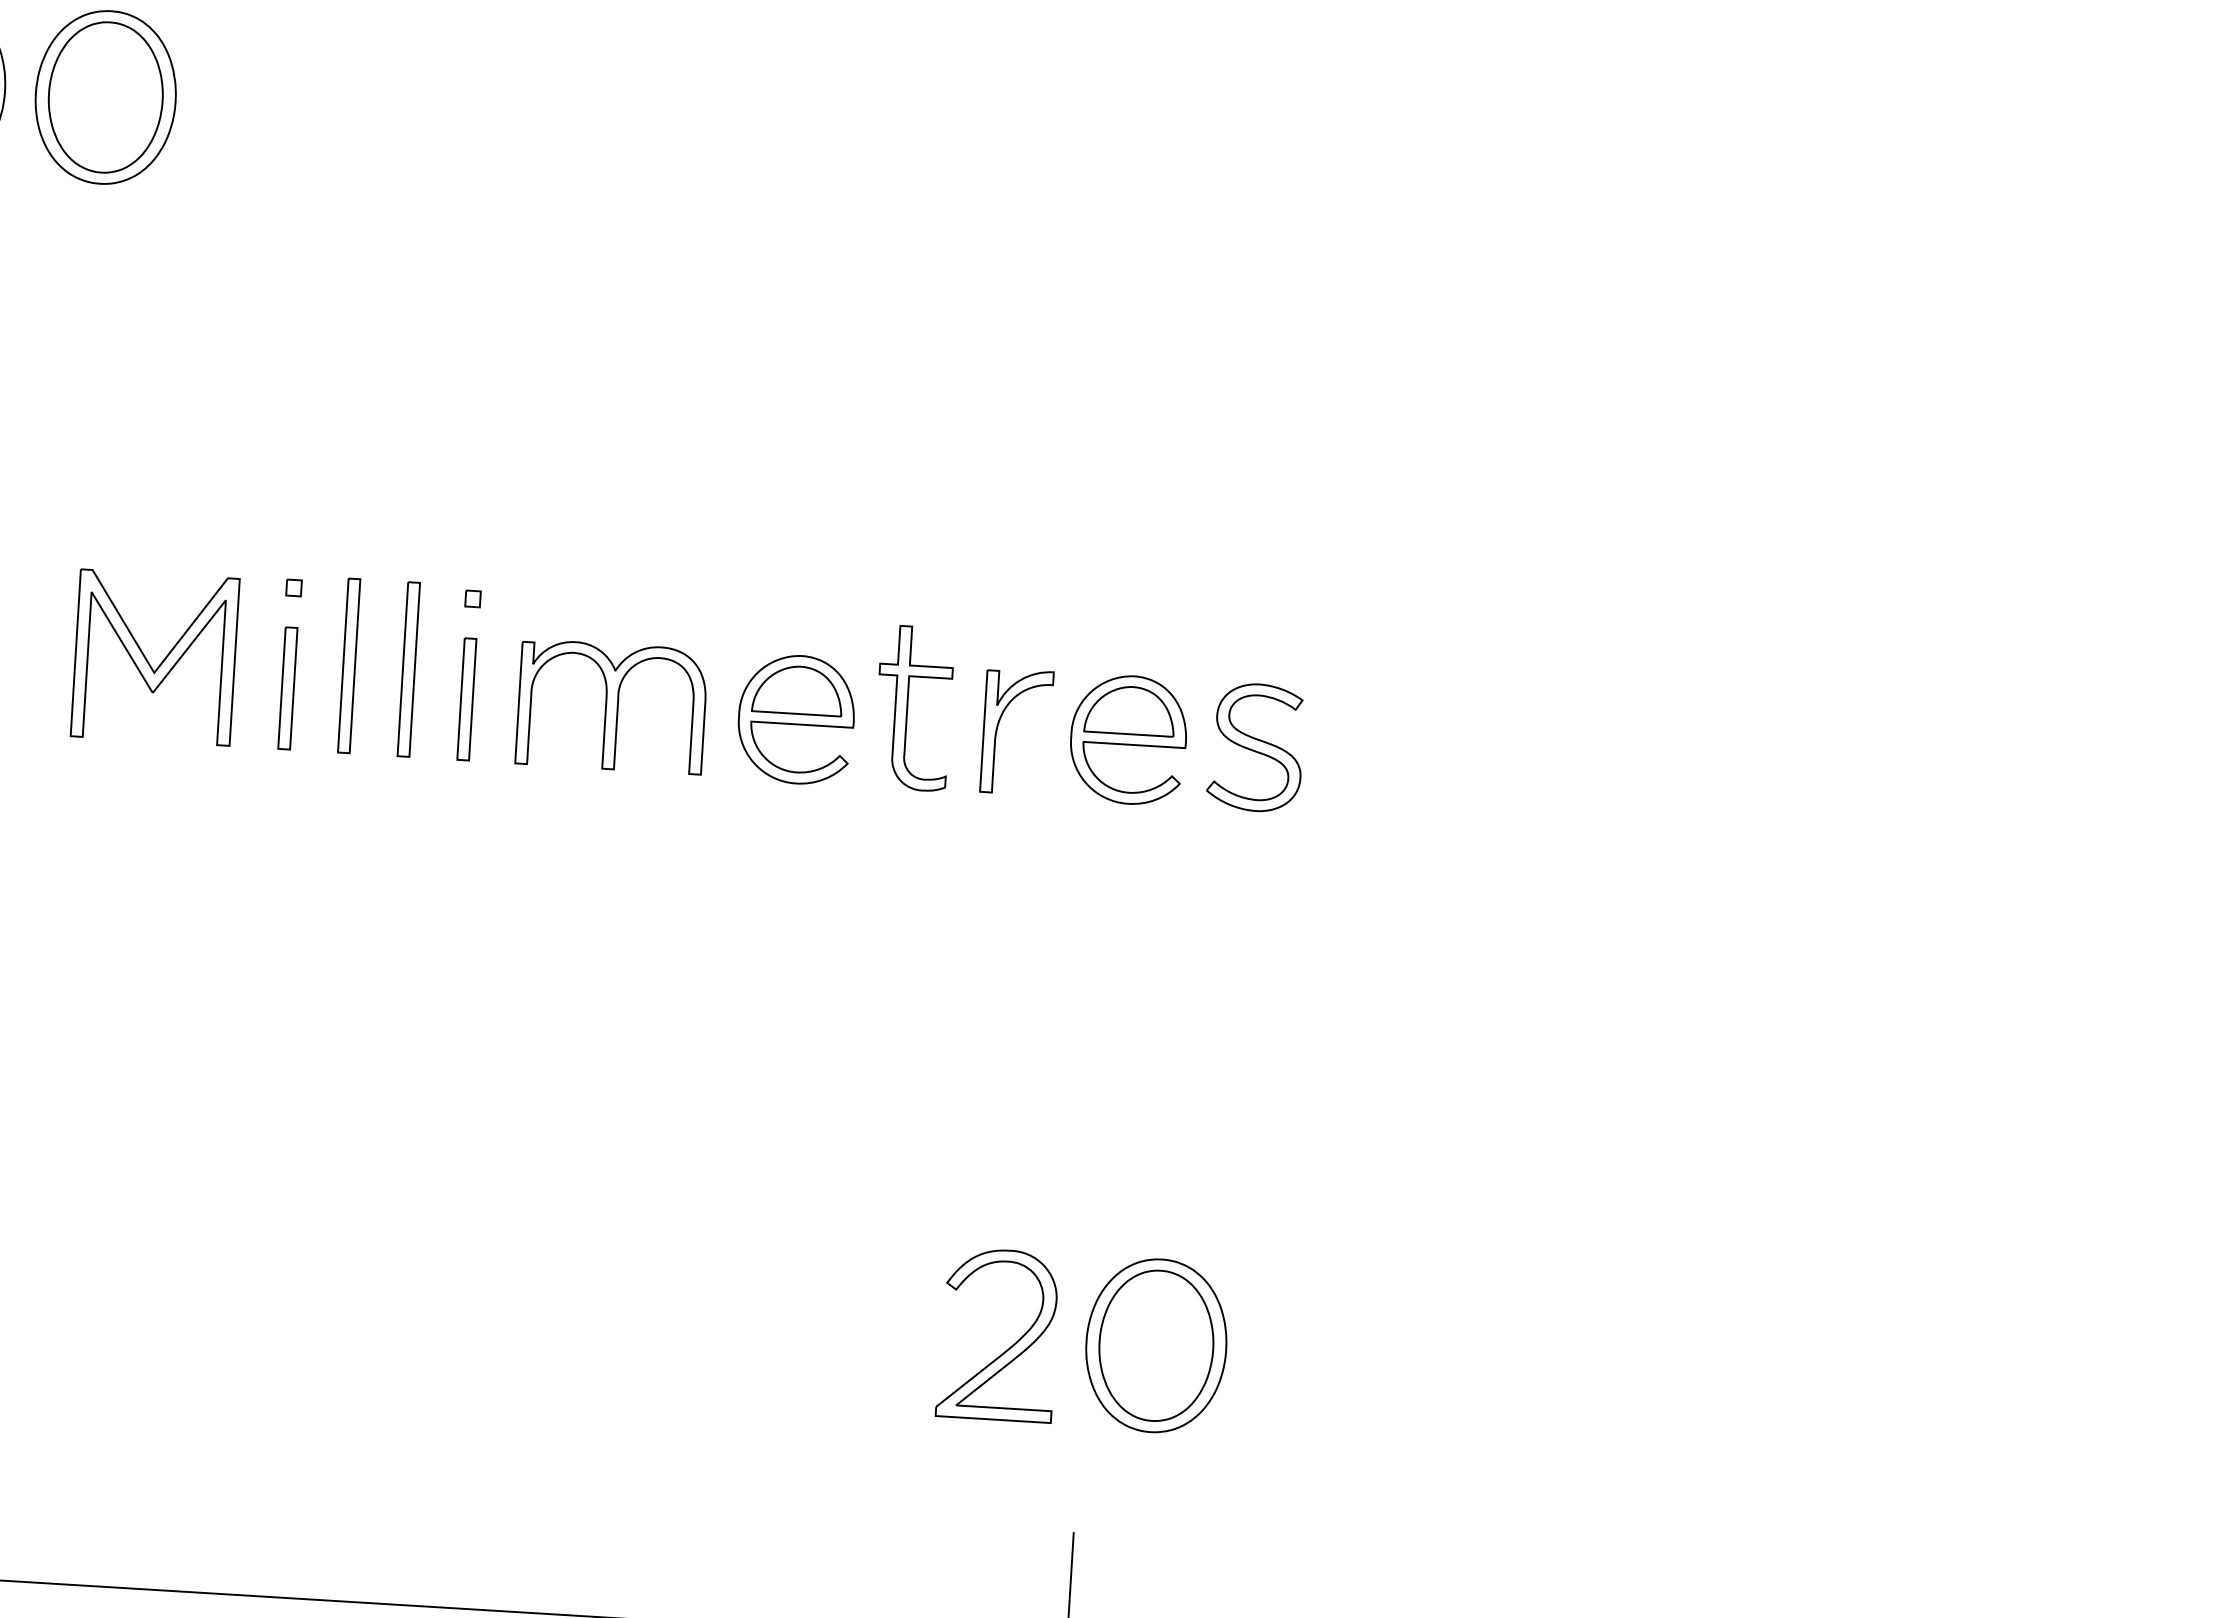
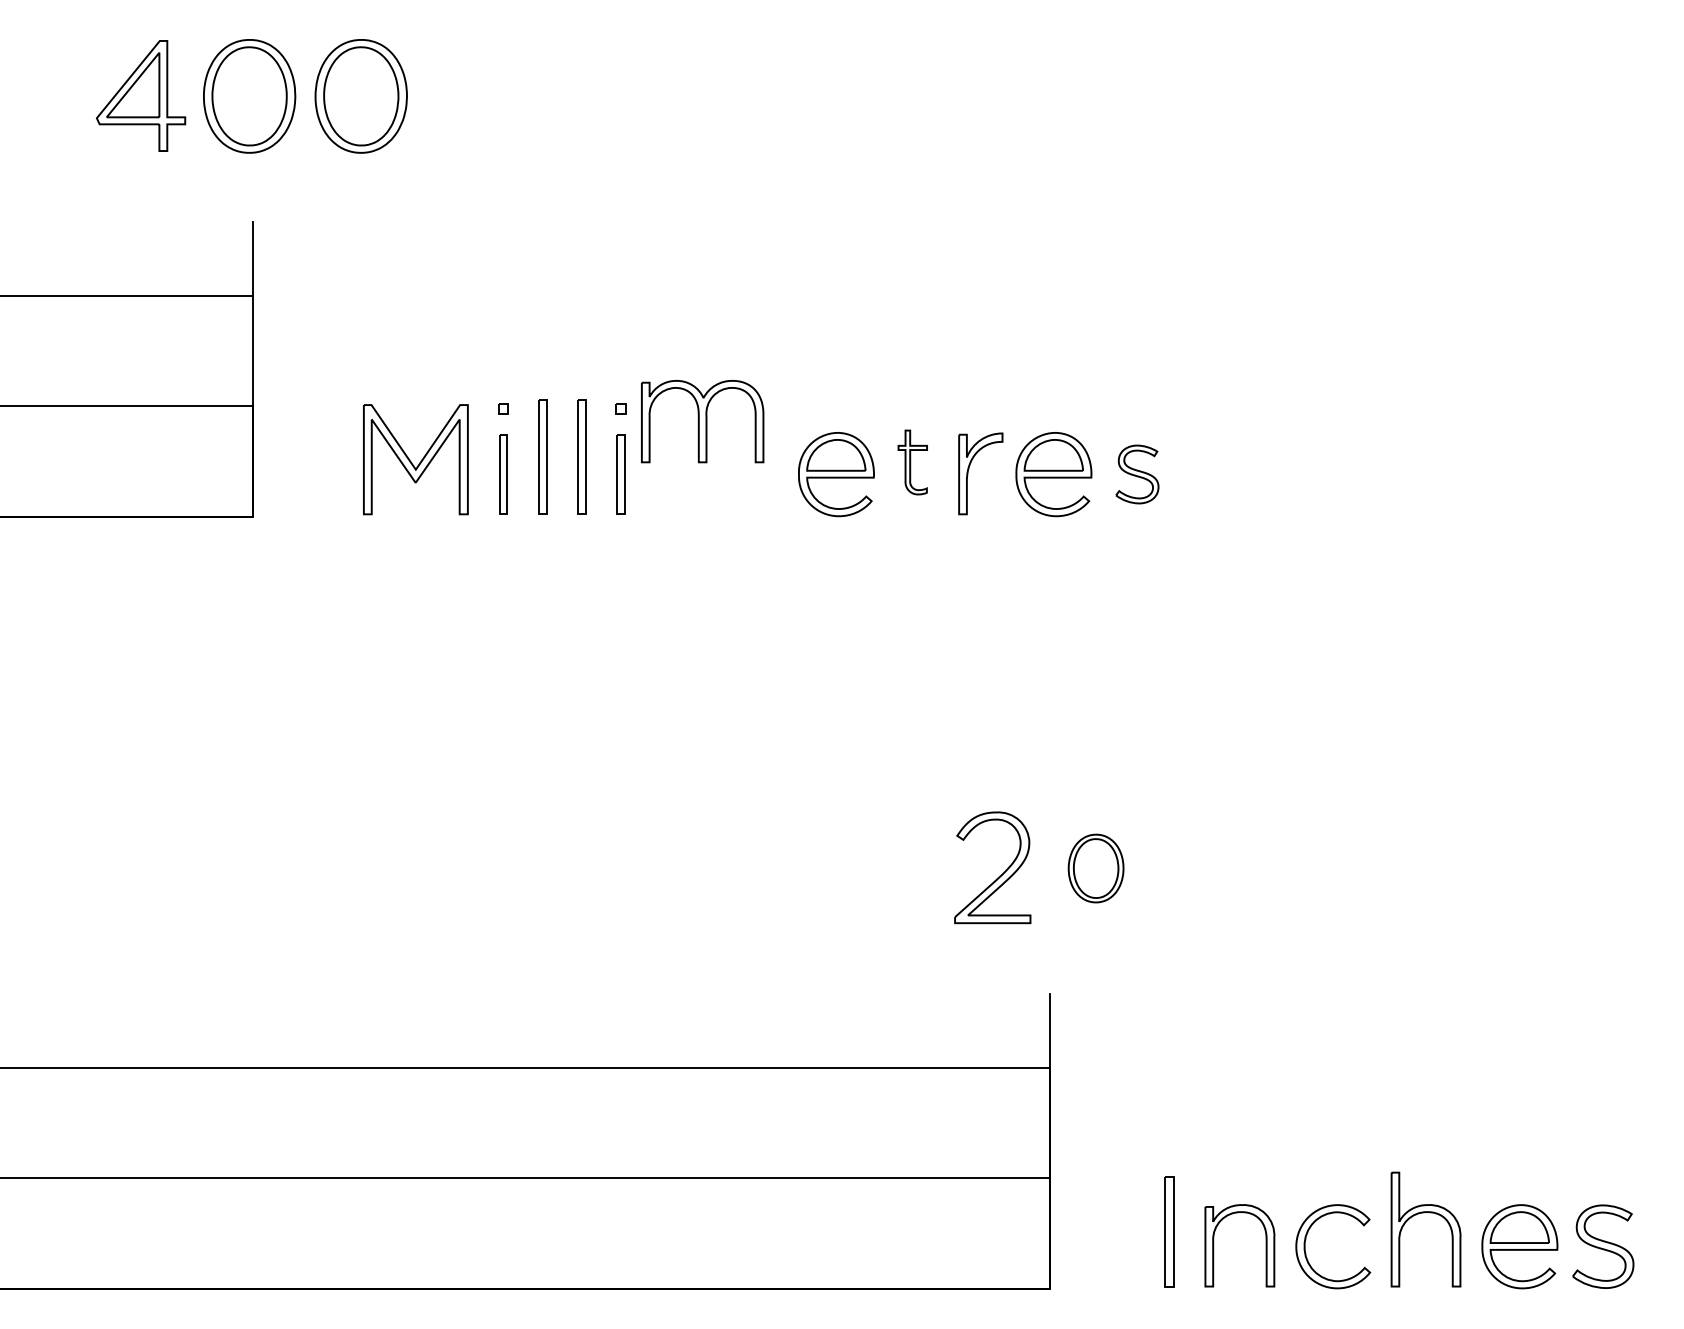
part: (611, 706) -> (702, 421), moved
part: (913, 708) -> (912, 462), size x0.6
part: (1256, 747) -> (1137, 474), size x0.7
part: (1155, 1345) -> (1095, 868), size x0.6

